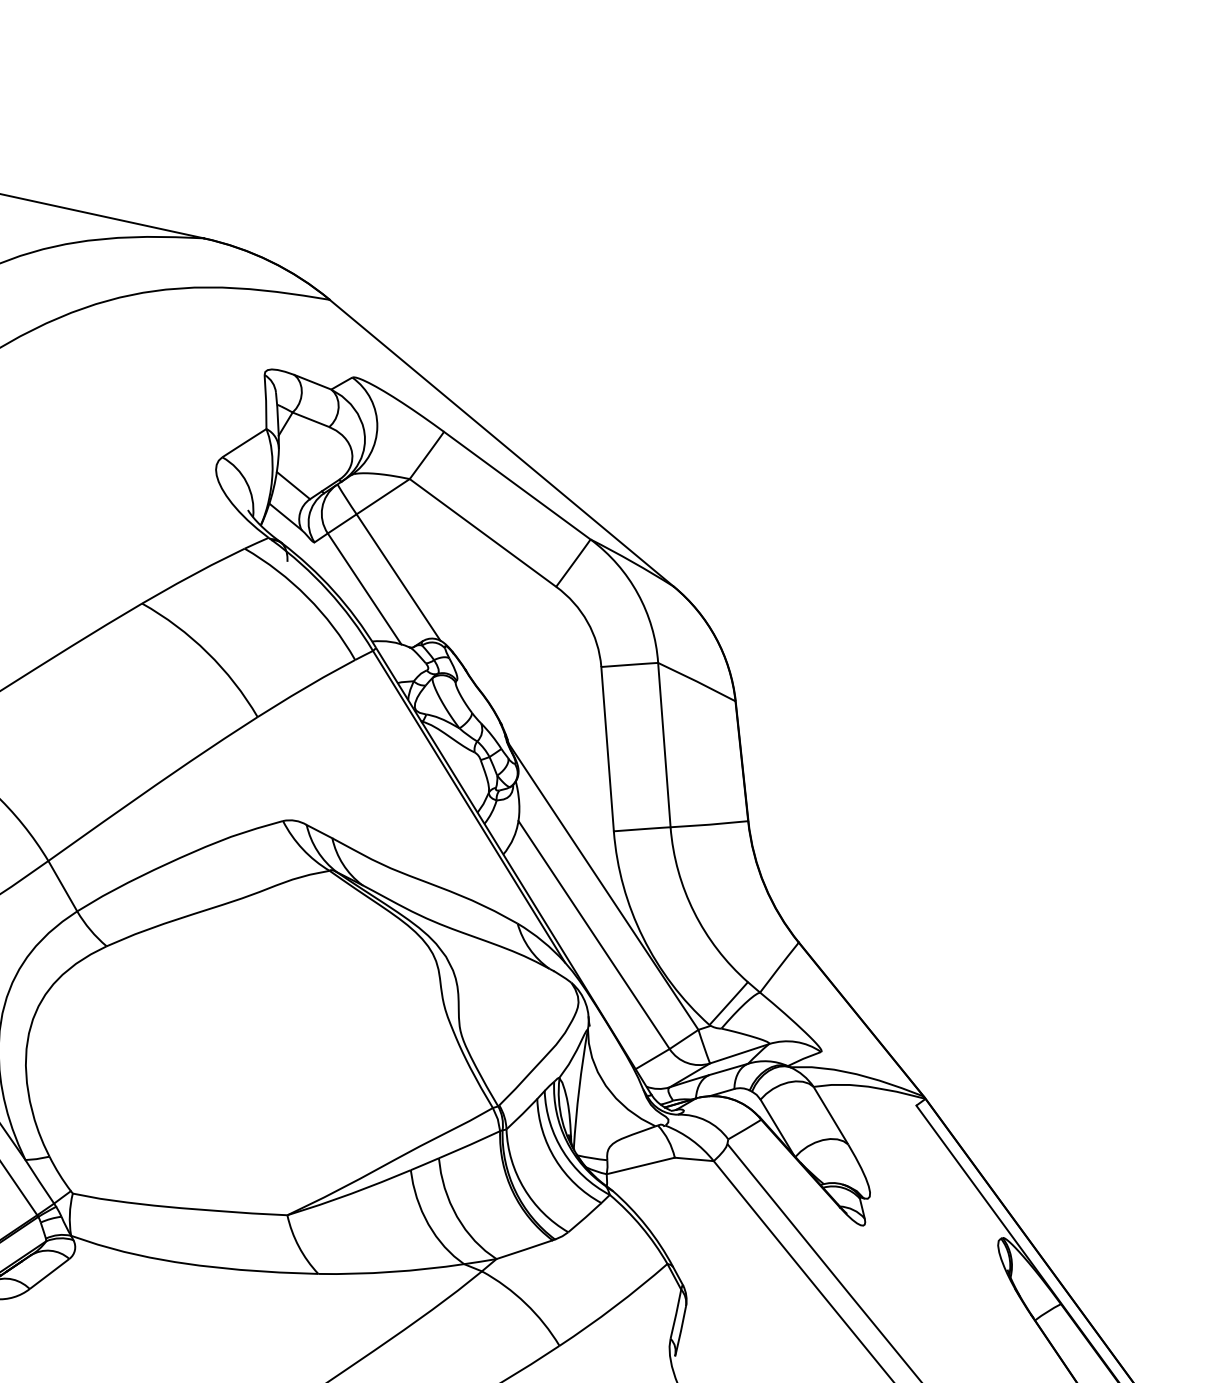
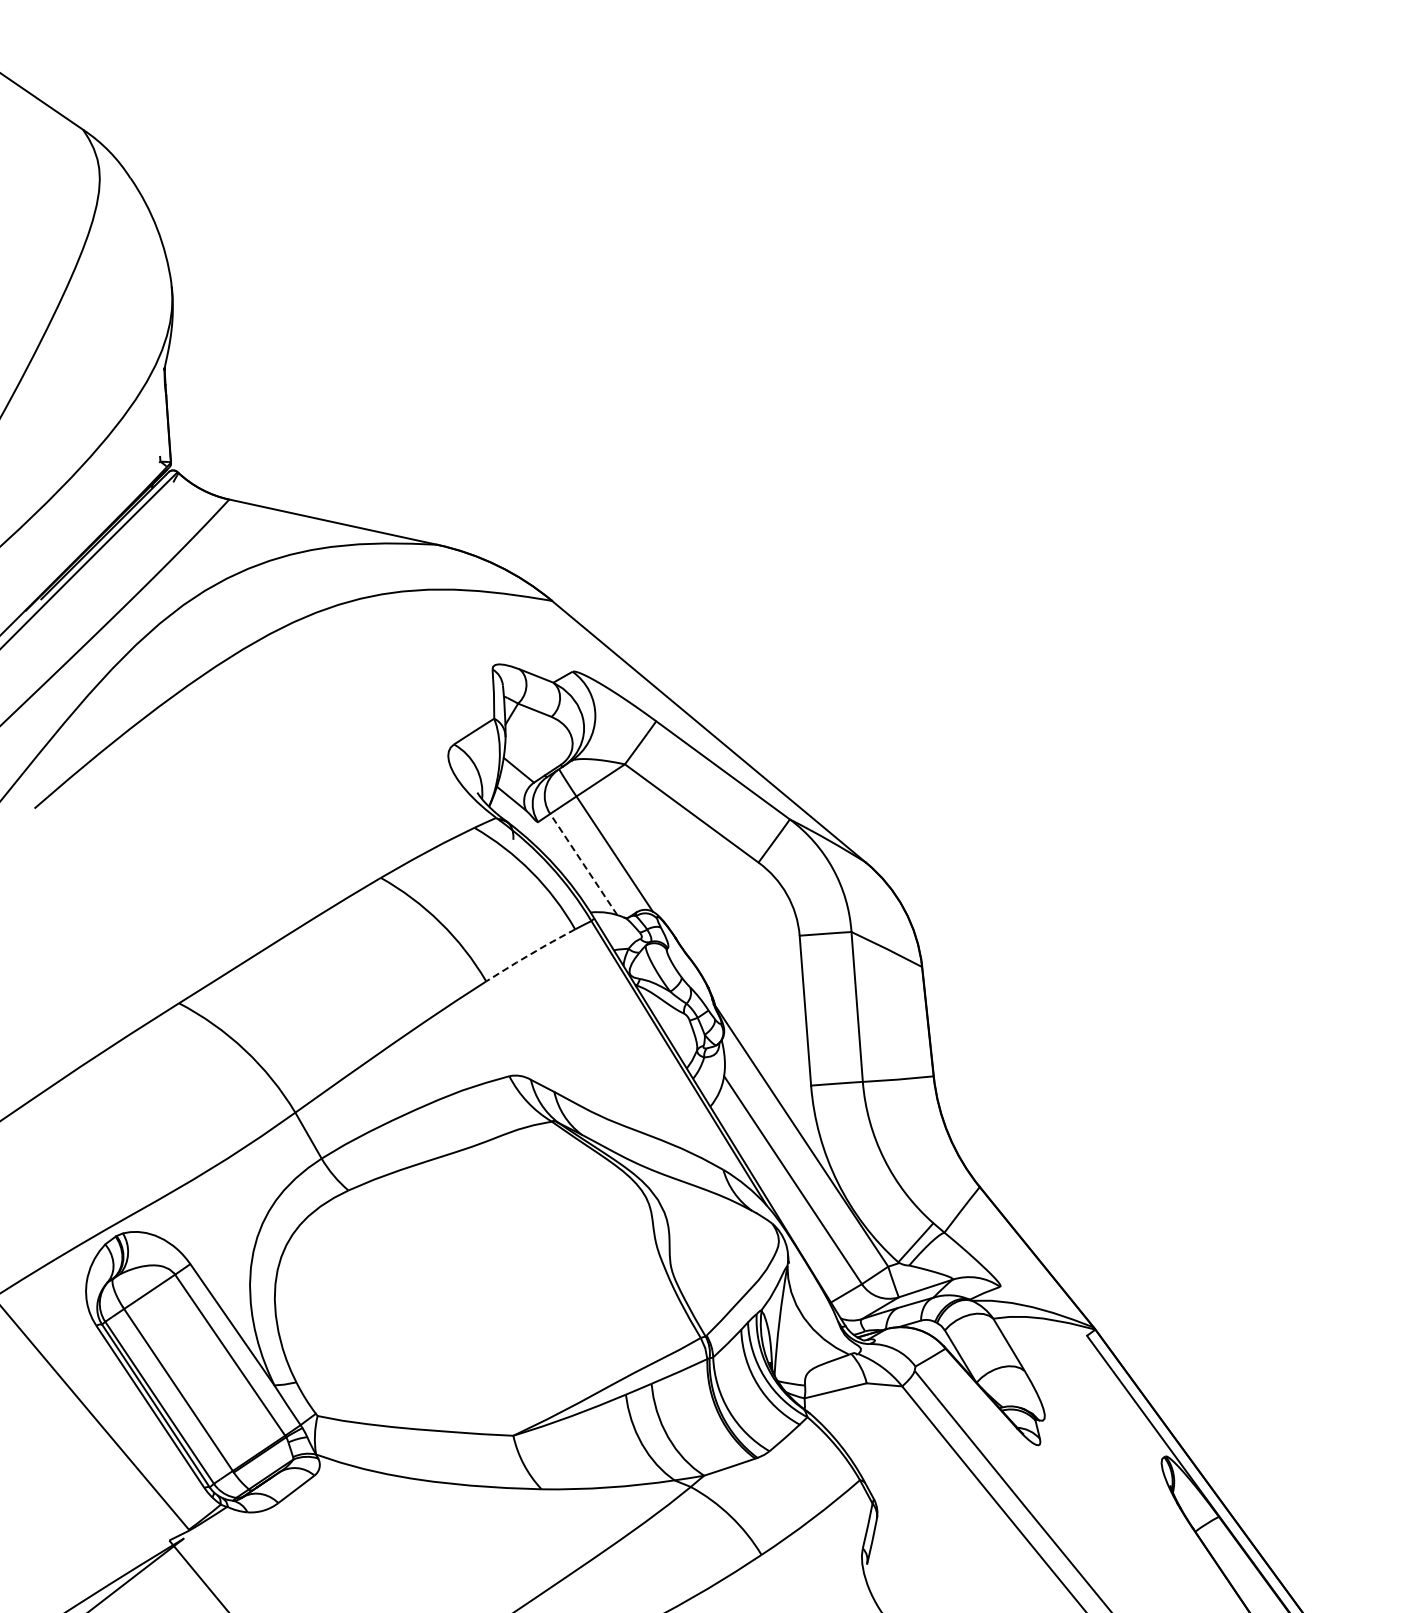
line: (364, 588) -> (583, 864), solid -> dashed
line: (306, 687) -> (530, 954), solid -> dashed

